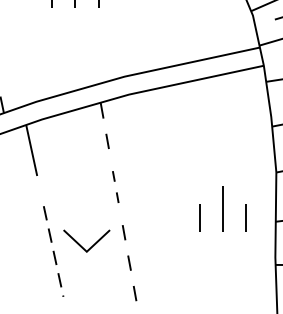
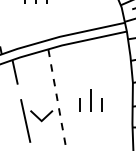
part: (115, 186) -> (55, 89), size x1.43
part: (221, 208) -> (90, 100), moved
line: (53, 252) -> (25, 121), dashed -> solid

